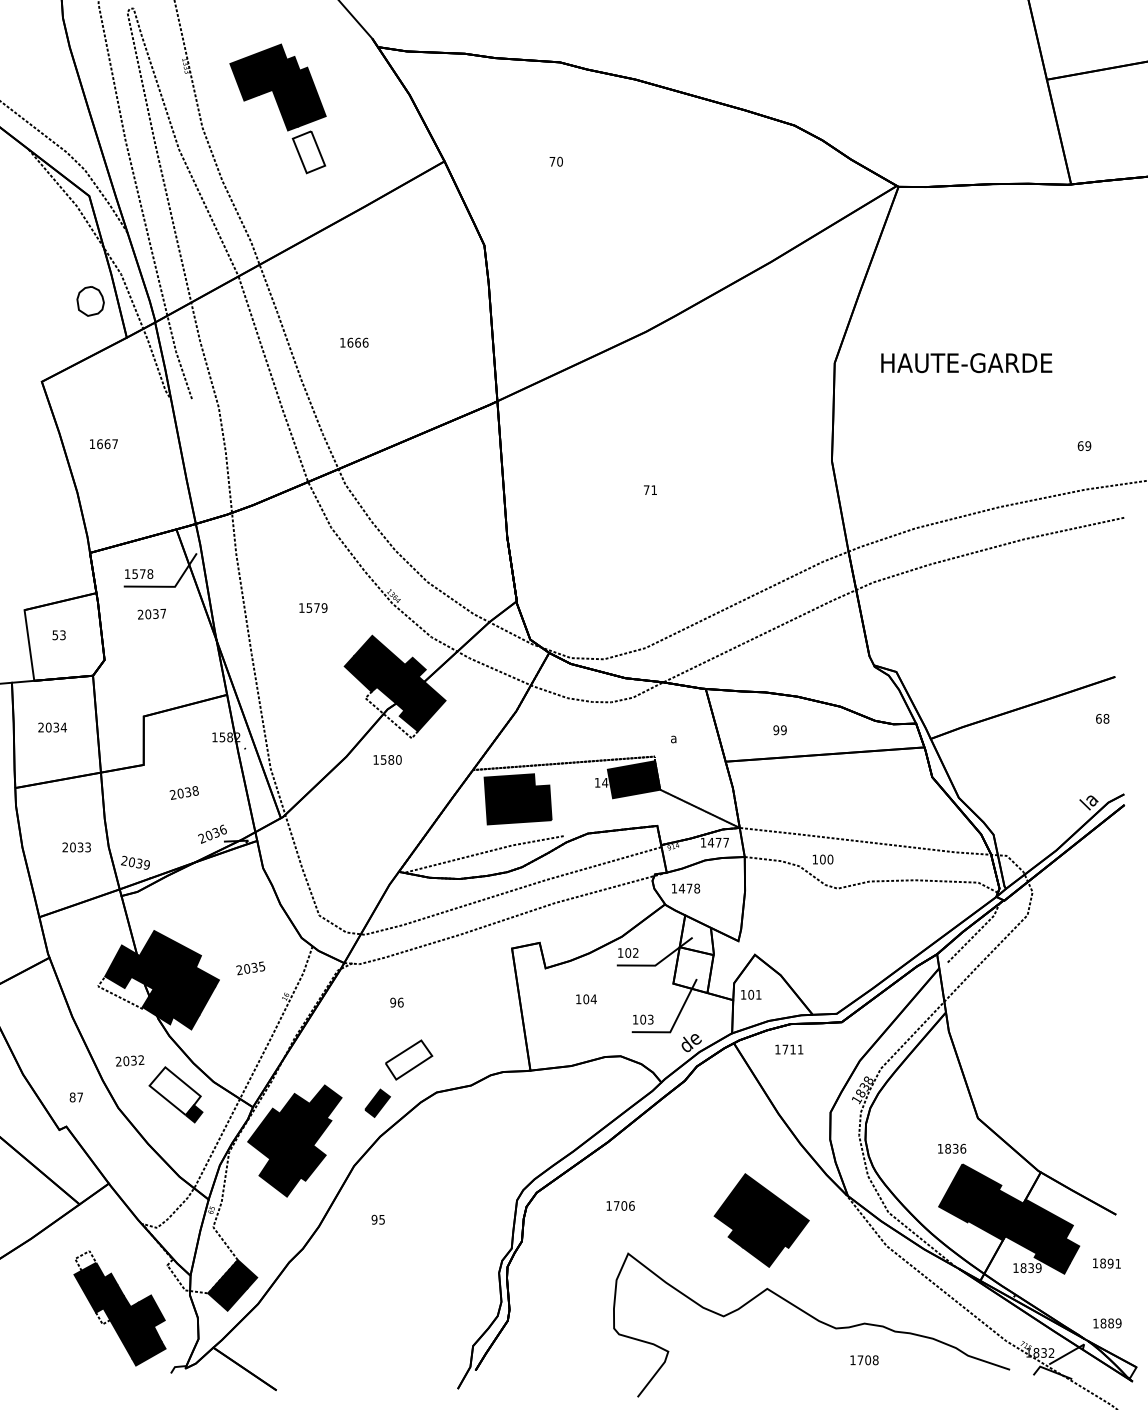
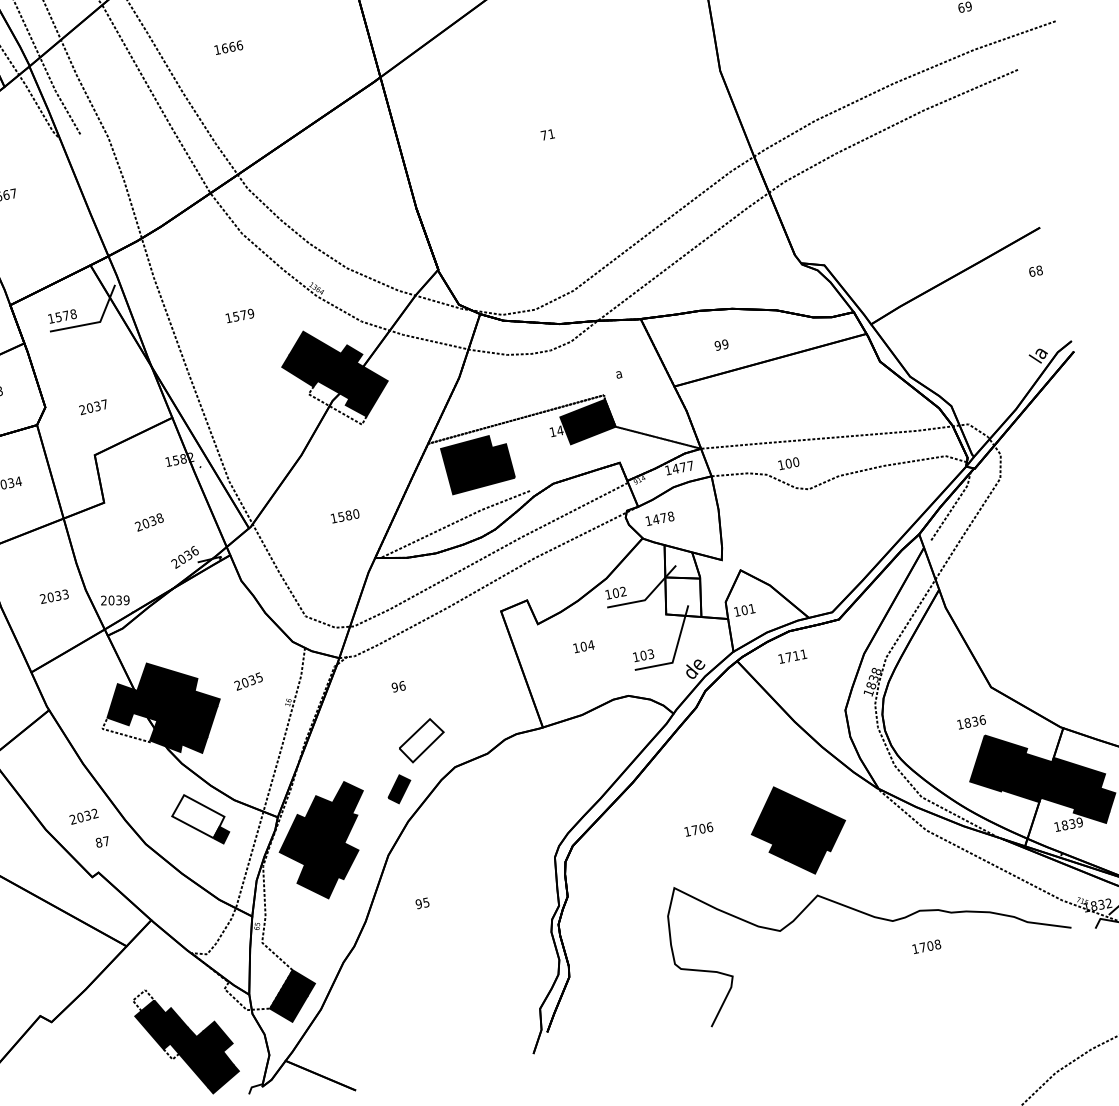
text: (151, 613) -> (93, 406), moved
text: (387, 759) -> (345, 515), moved
text: (129, 1060) -> (83, 816), moved
text: (620, 1205) -> (698, 829), moved

